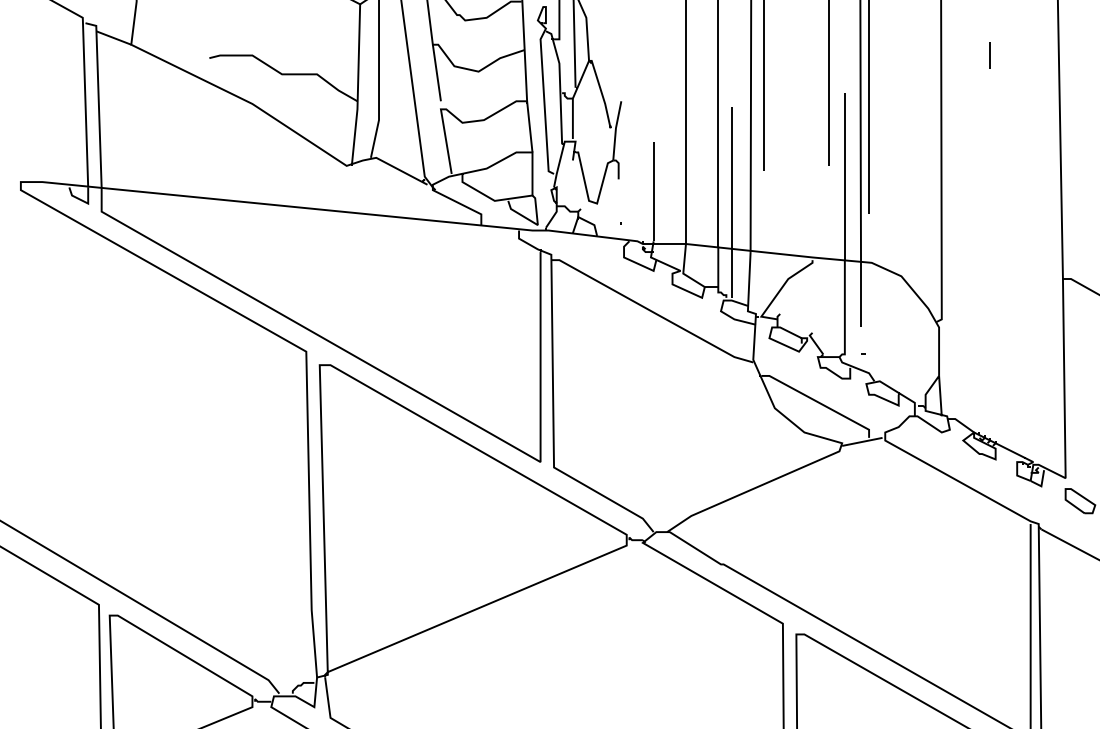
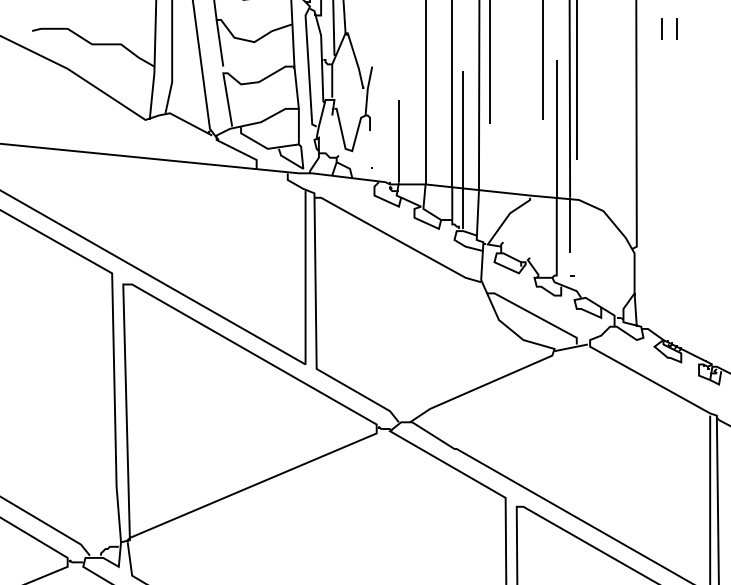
line: (971, 55) -> (661, 28), added

